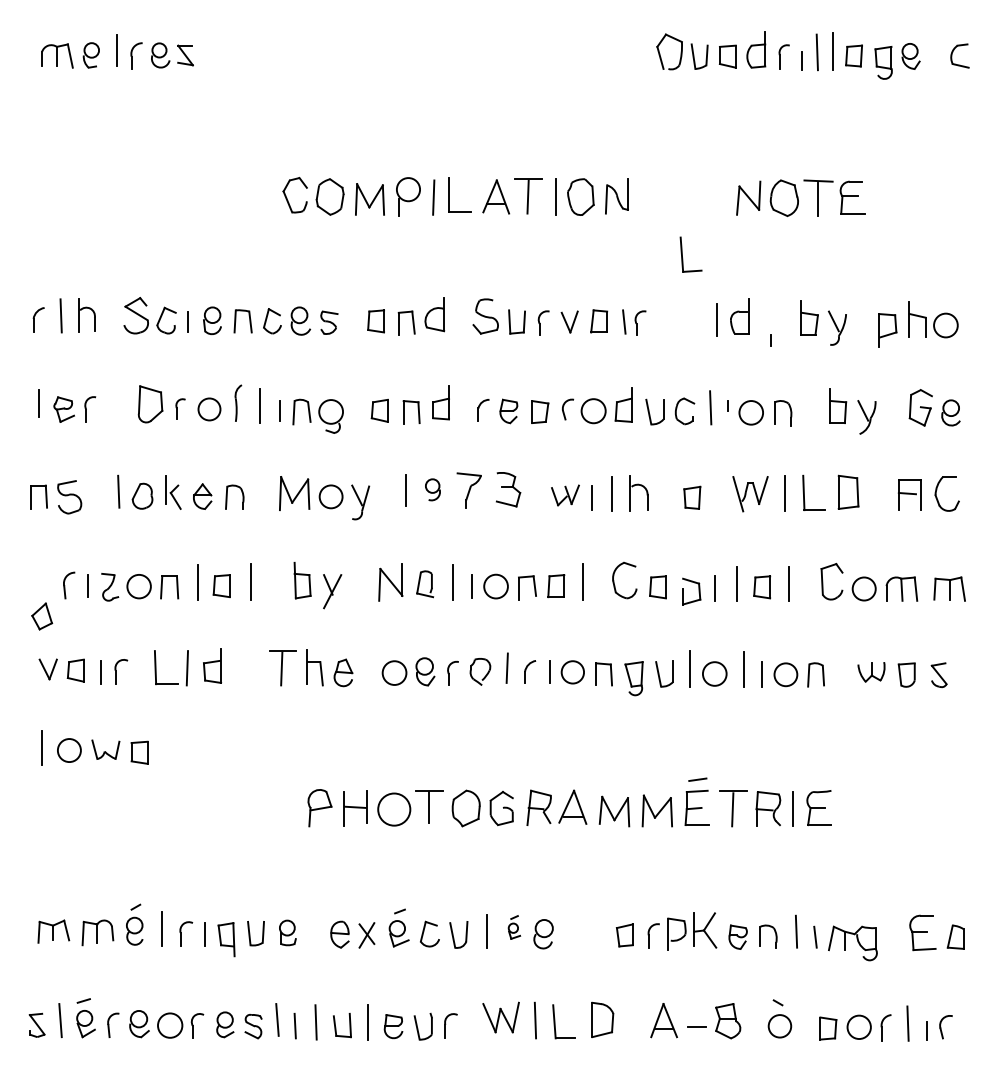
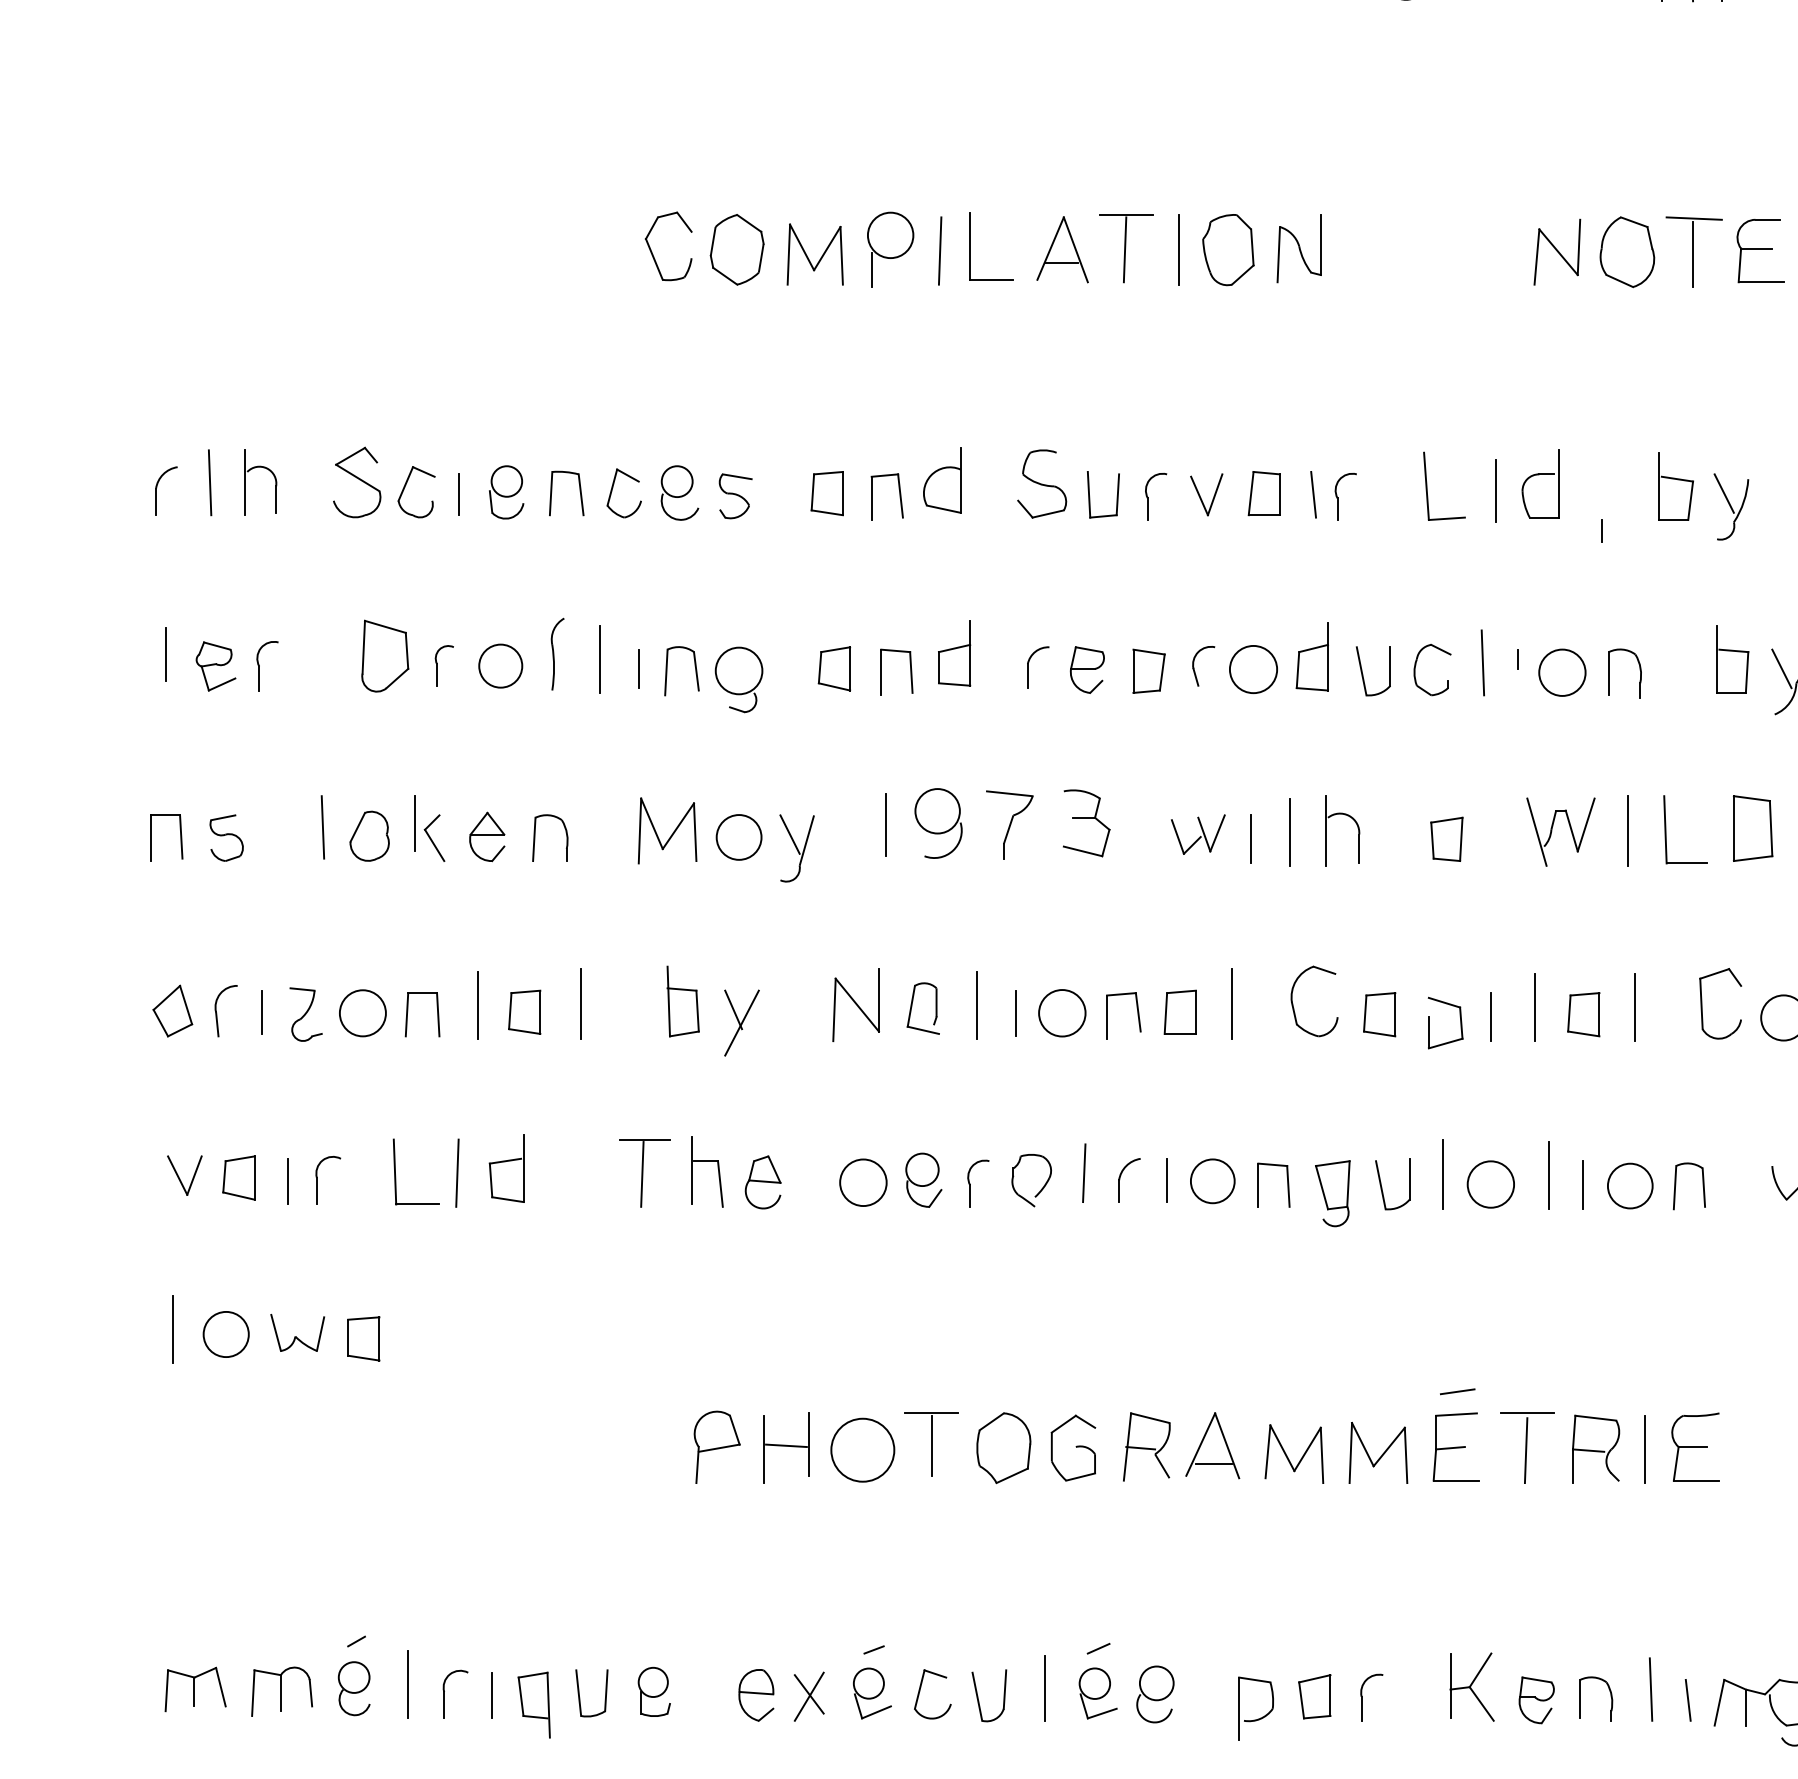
part: (682, 254) -> (1427, 485), moved
part: (432, 489) -> (937, 822), size x1.67
part: (69, 496) -> (226, 836), size x0.71
part: (42, 616) -> (173, 1011), moved
part: (514, 927) -> (1098, 1681), size x1.67
part: (676, 933) -> (1255, 1706), moved

